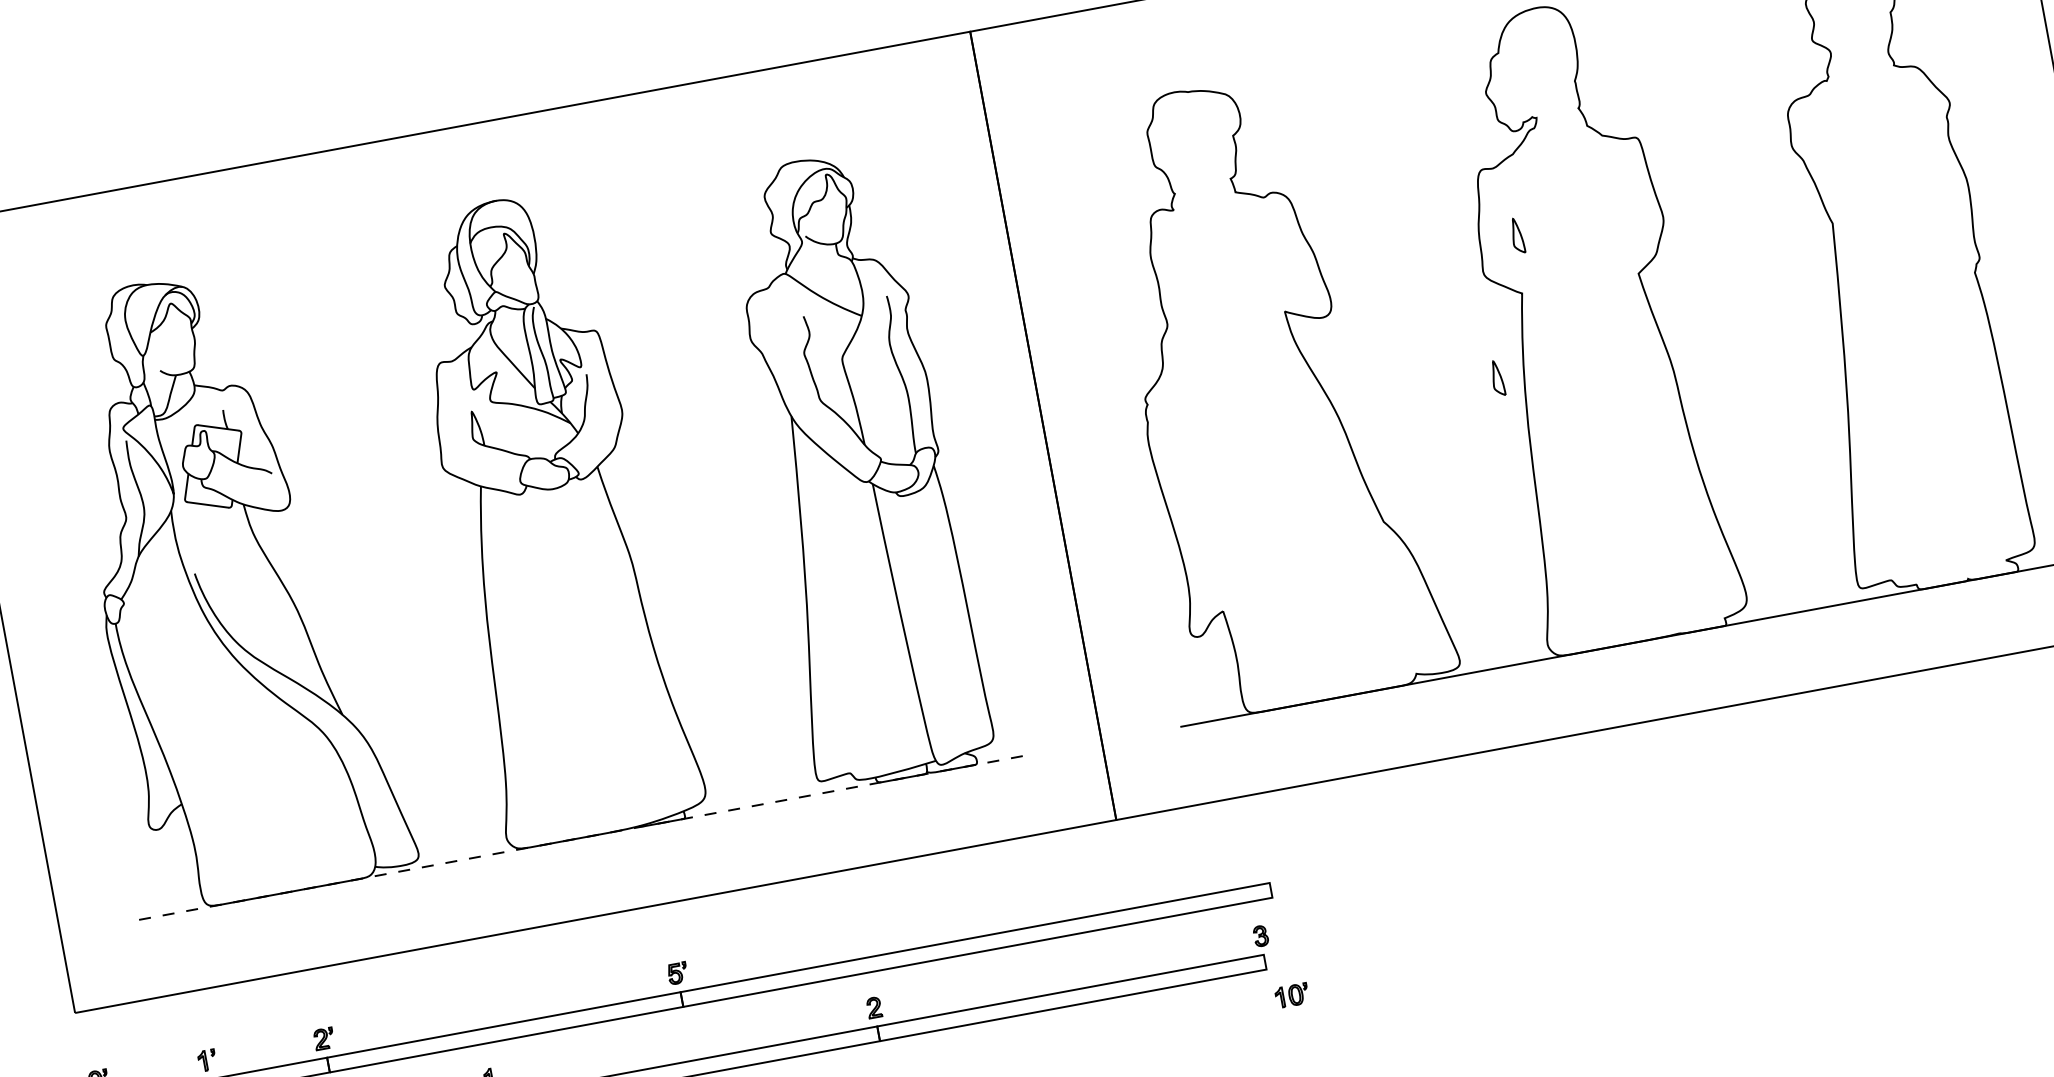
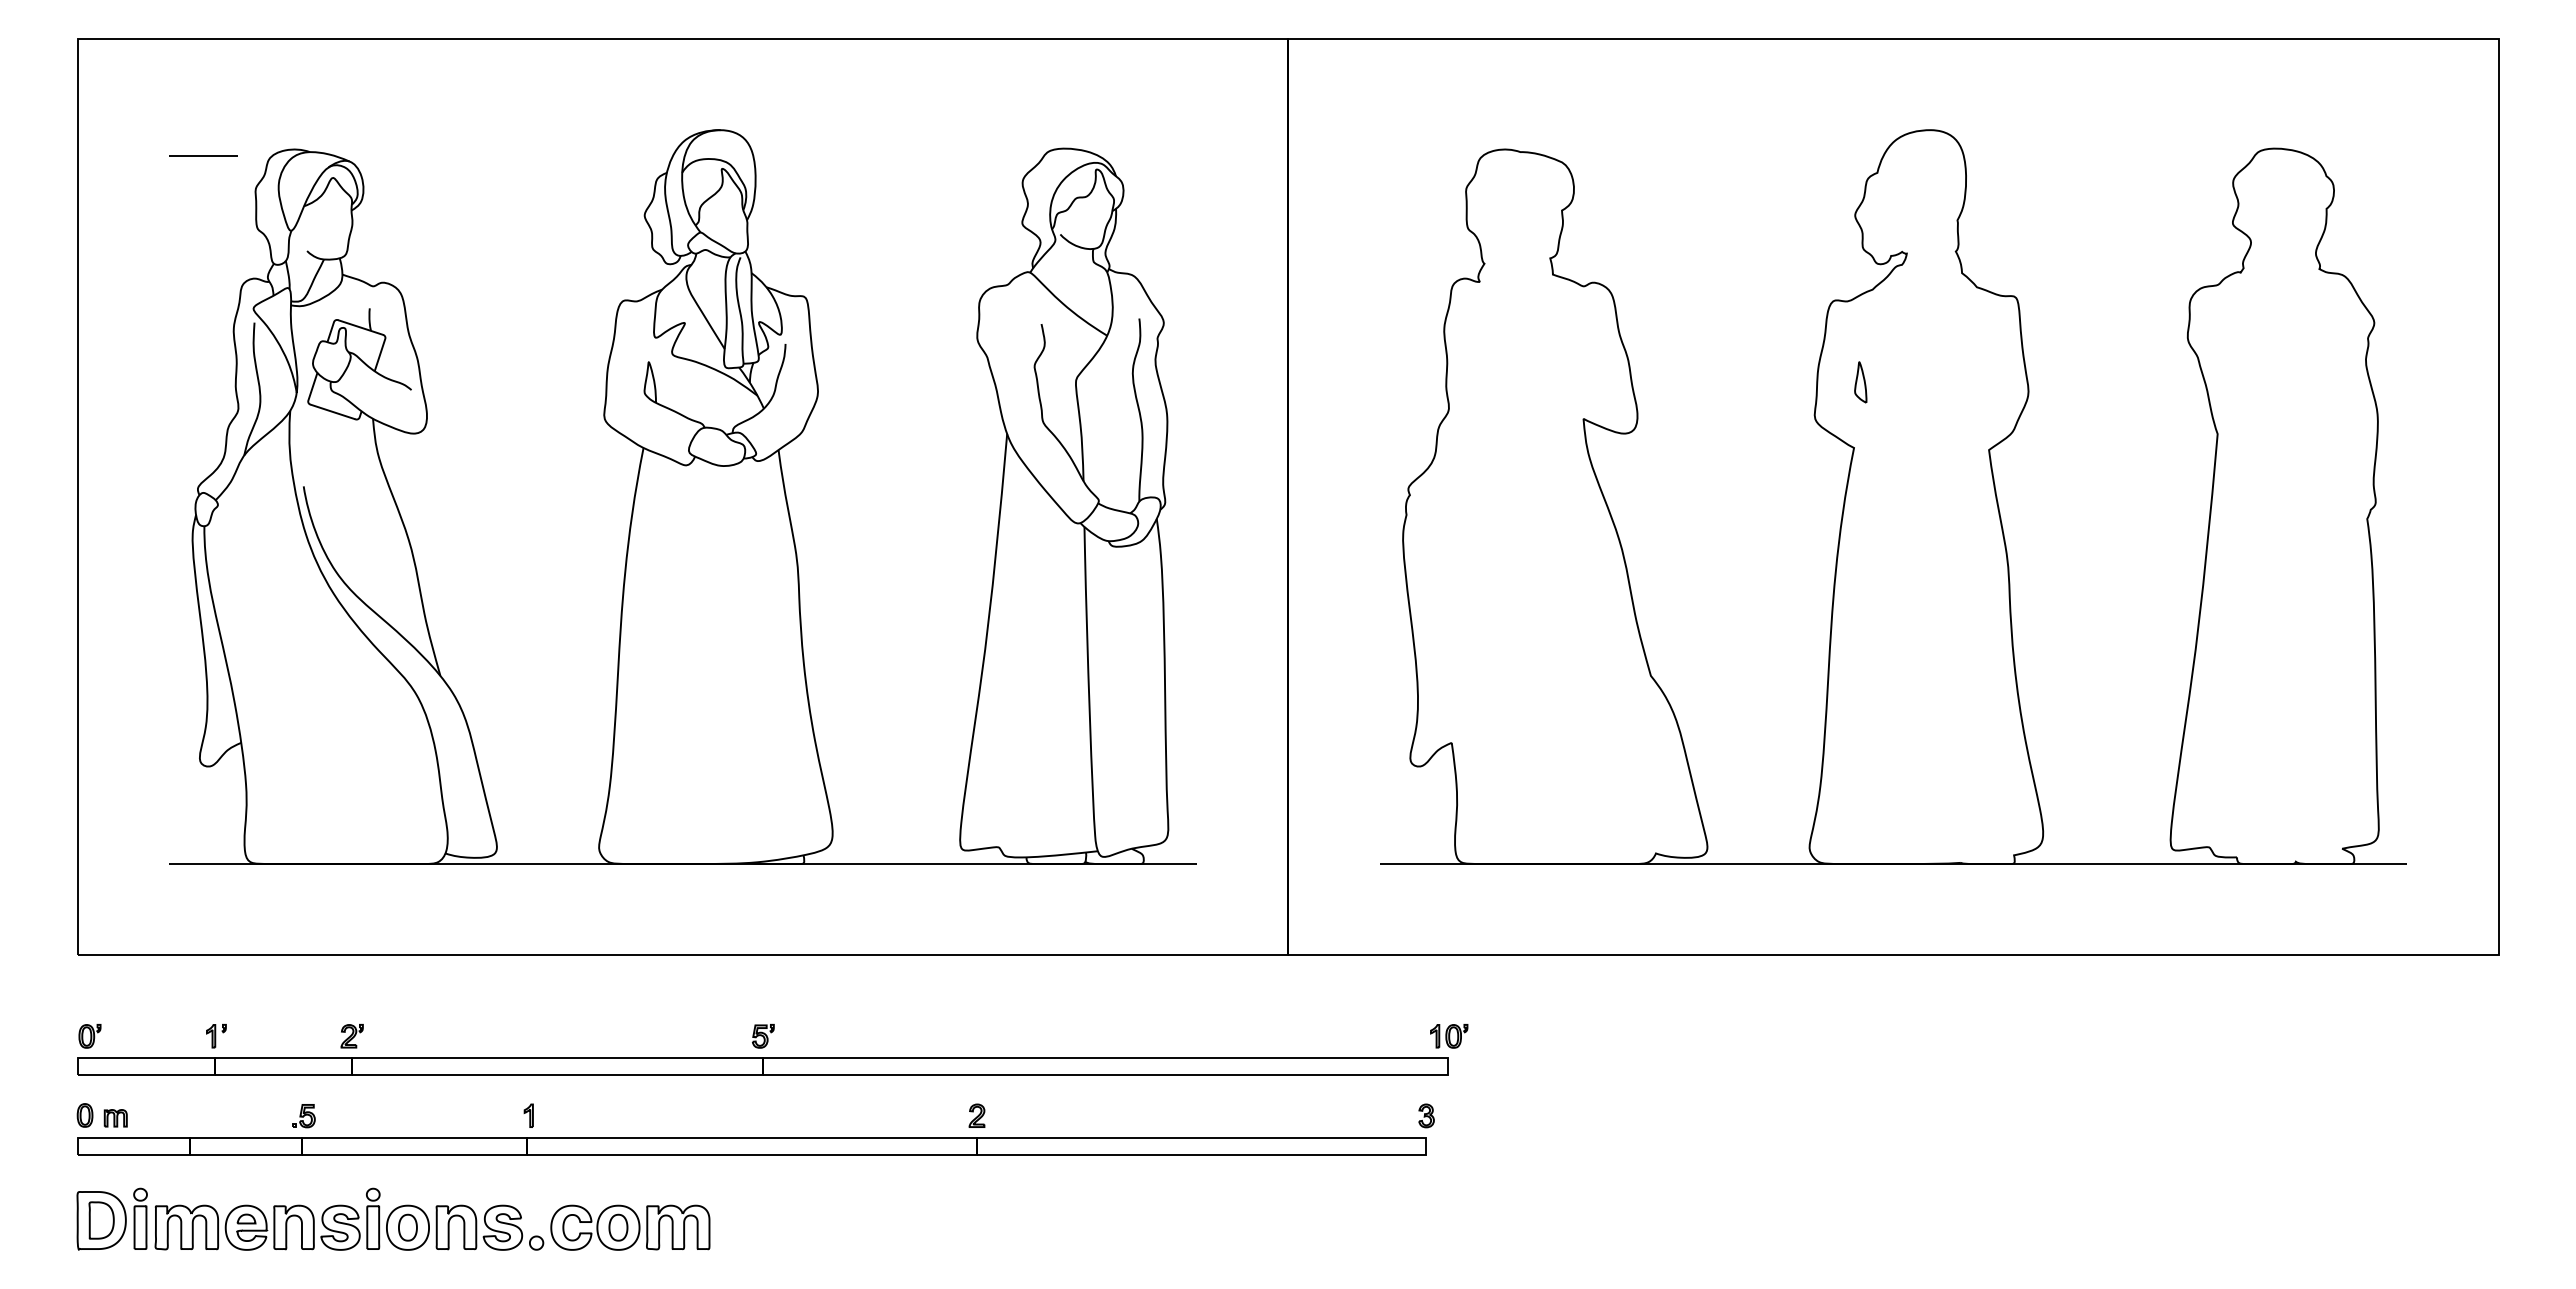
line: (55, 304) -> (203, 155), added
part: (1497, 378) -> (1808, 538), removed
line: (580, 837) -> (682, 863), dashed -> solid
part: (1292, 995) -> (1449, 1036), moved

